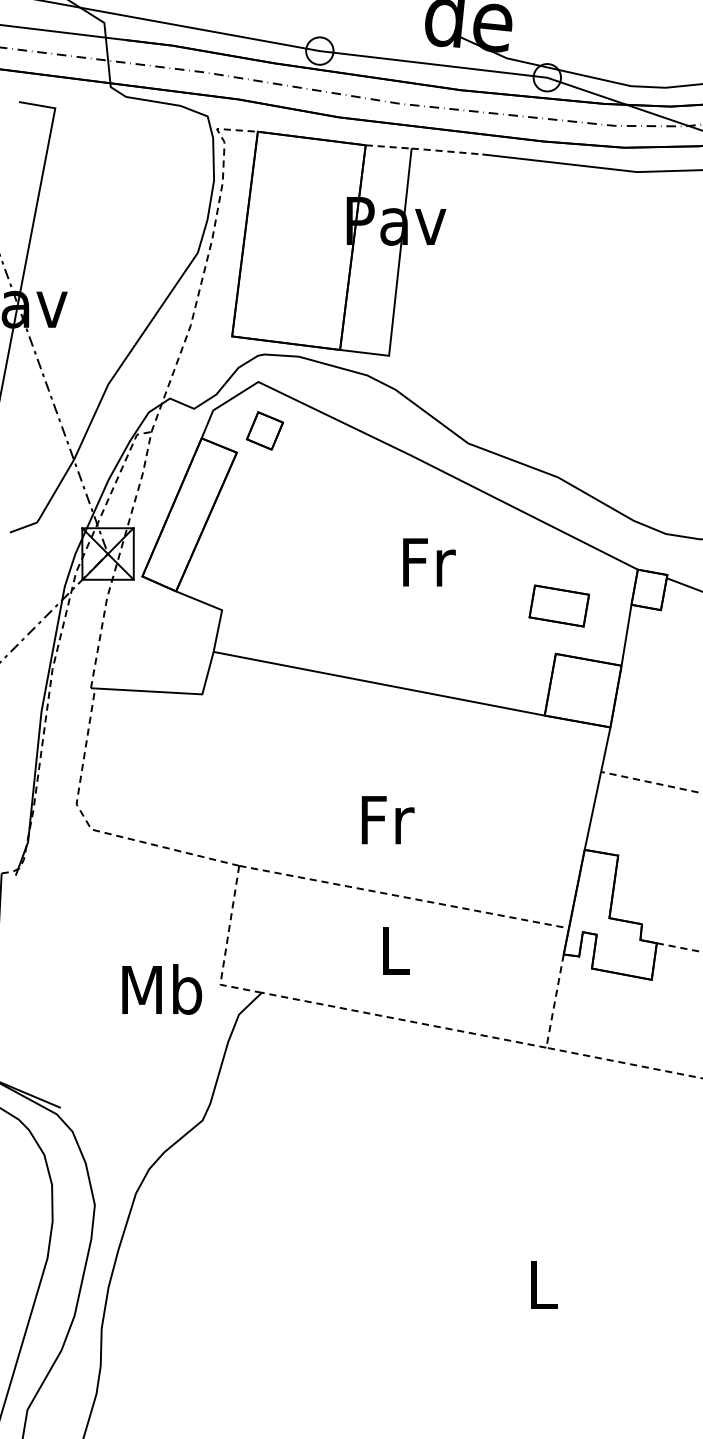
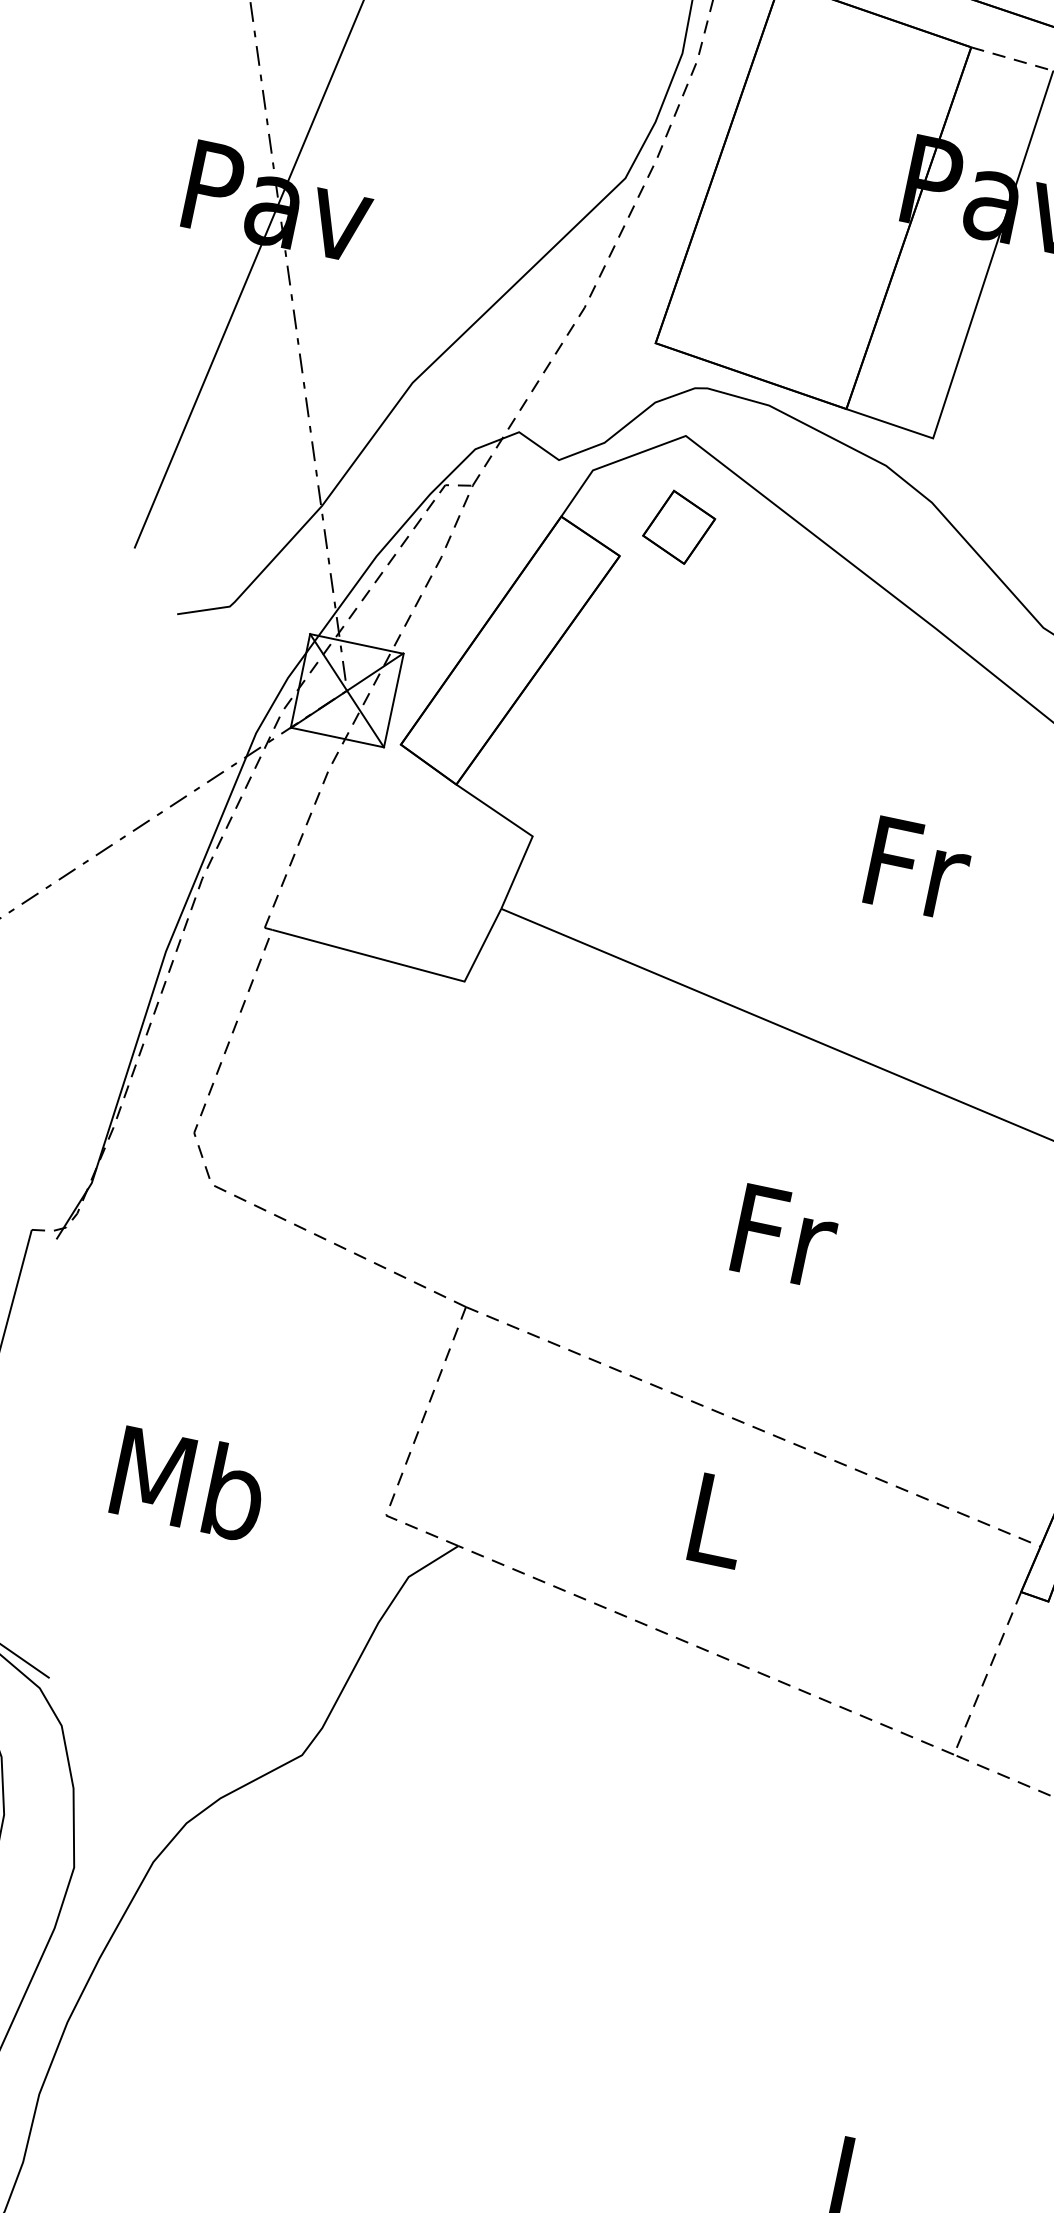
text: (429, 562) -> (918, 869), moved
text: (387, 820) -> (784, 1236), moved
text: (162, 989) -> (190, 1483), moved

